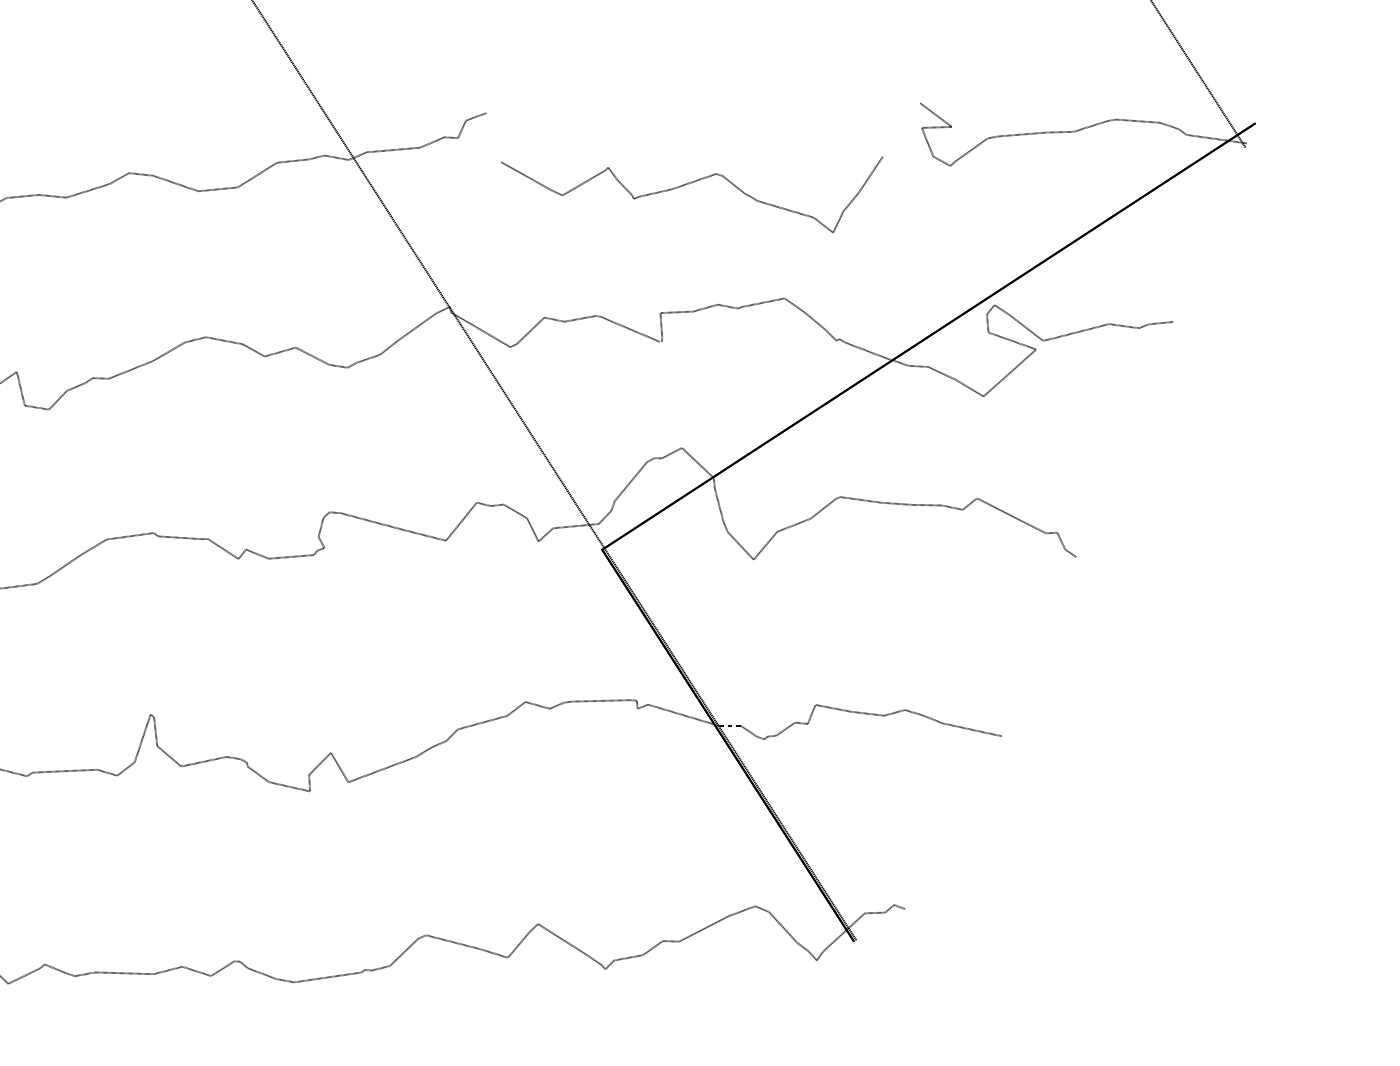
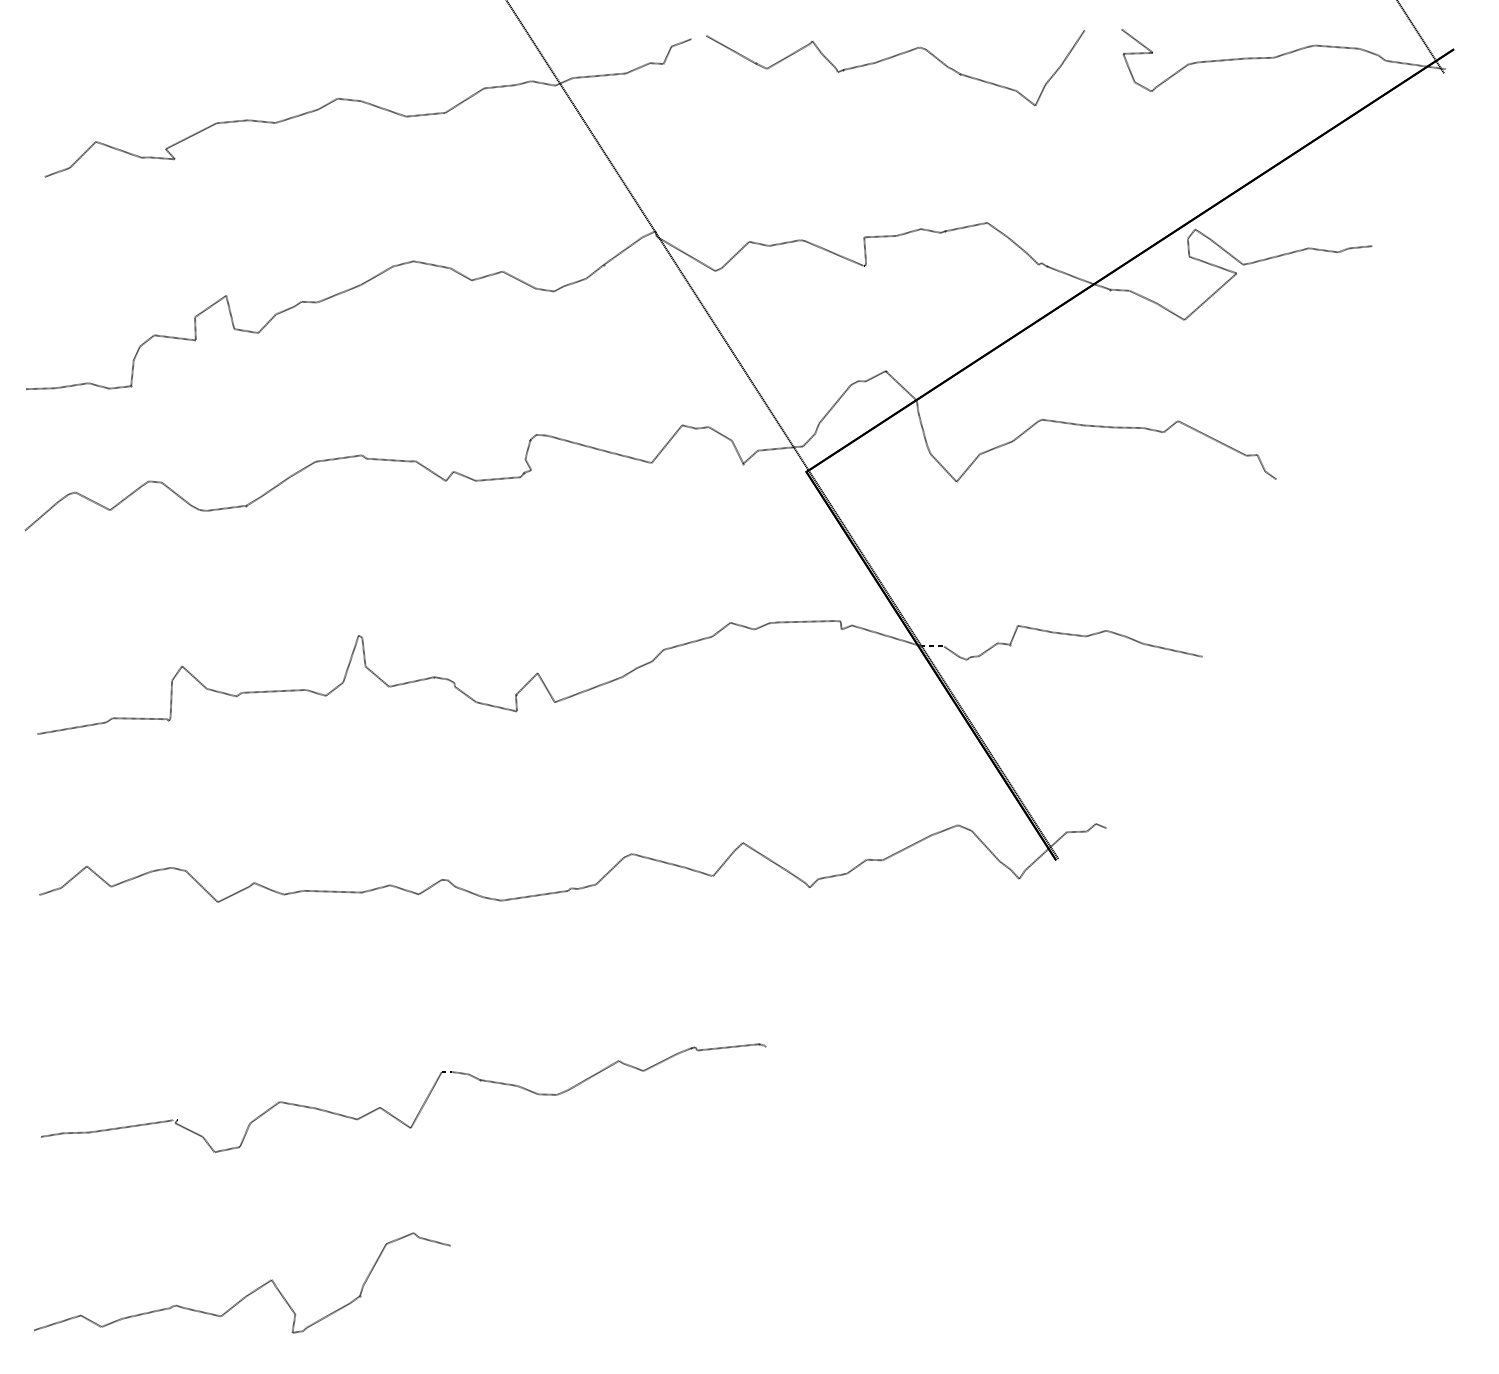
curve: (690, 184) -> (893, 57), moved

